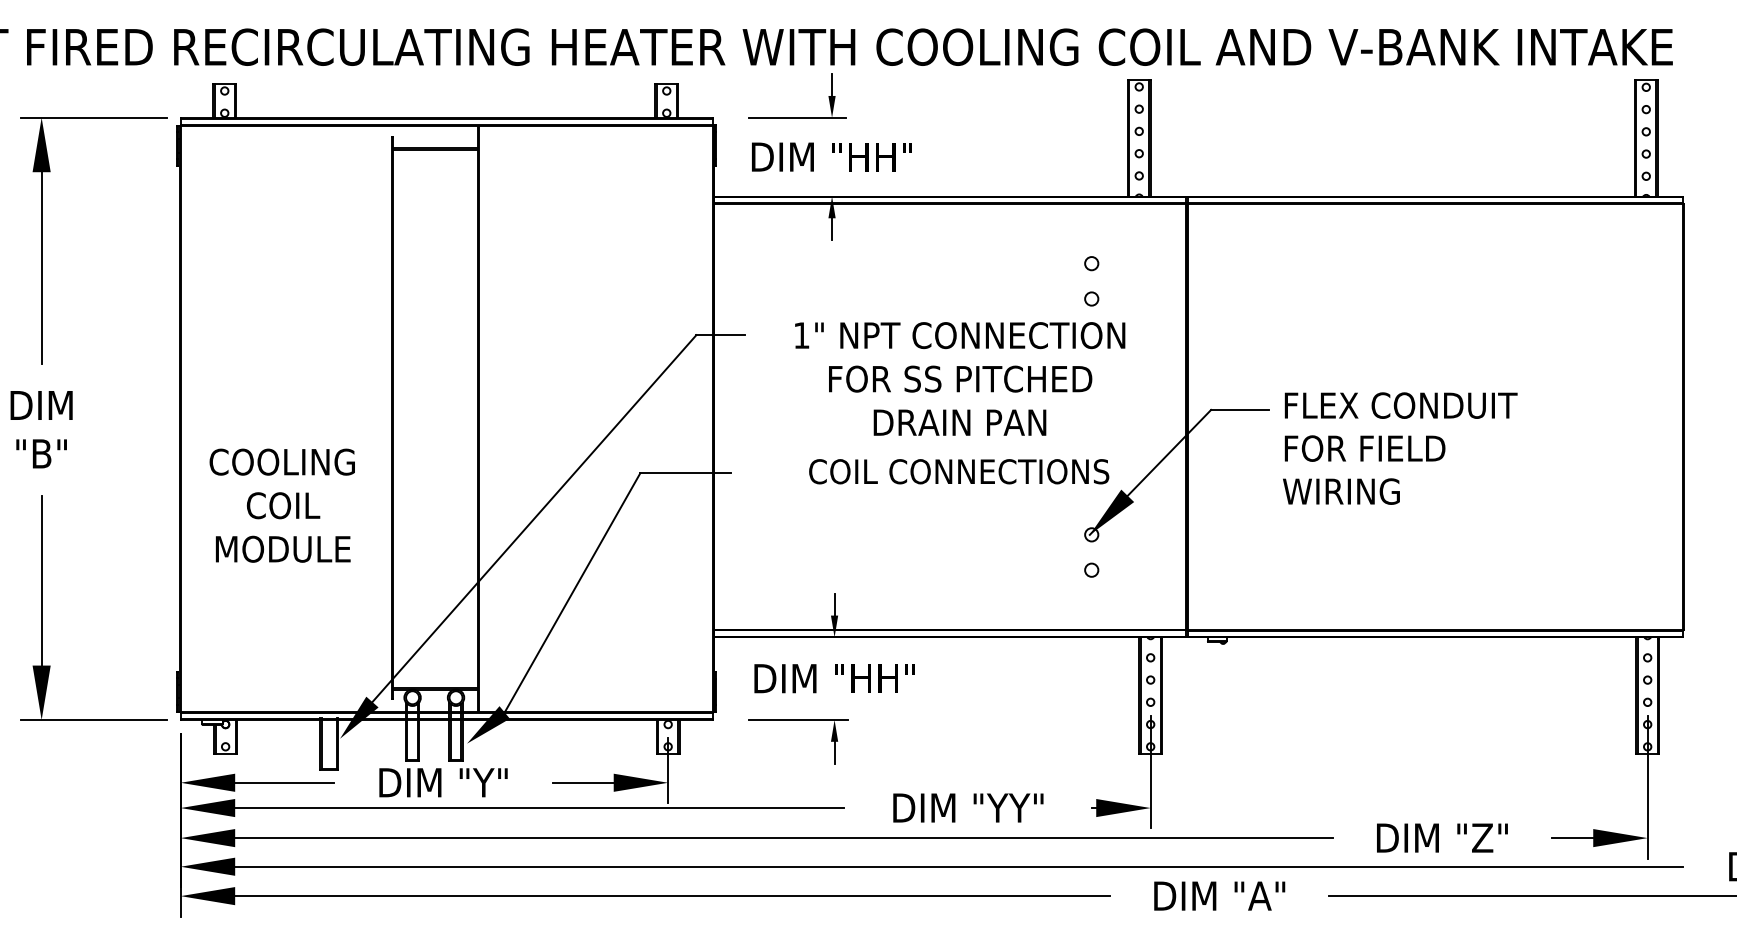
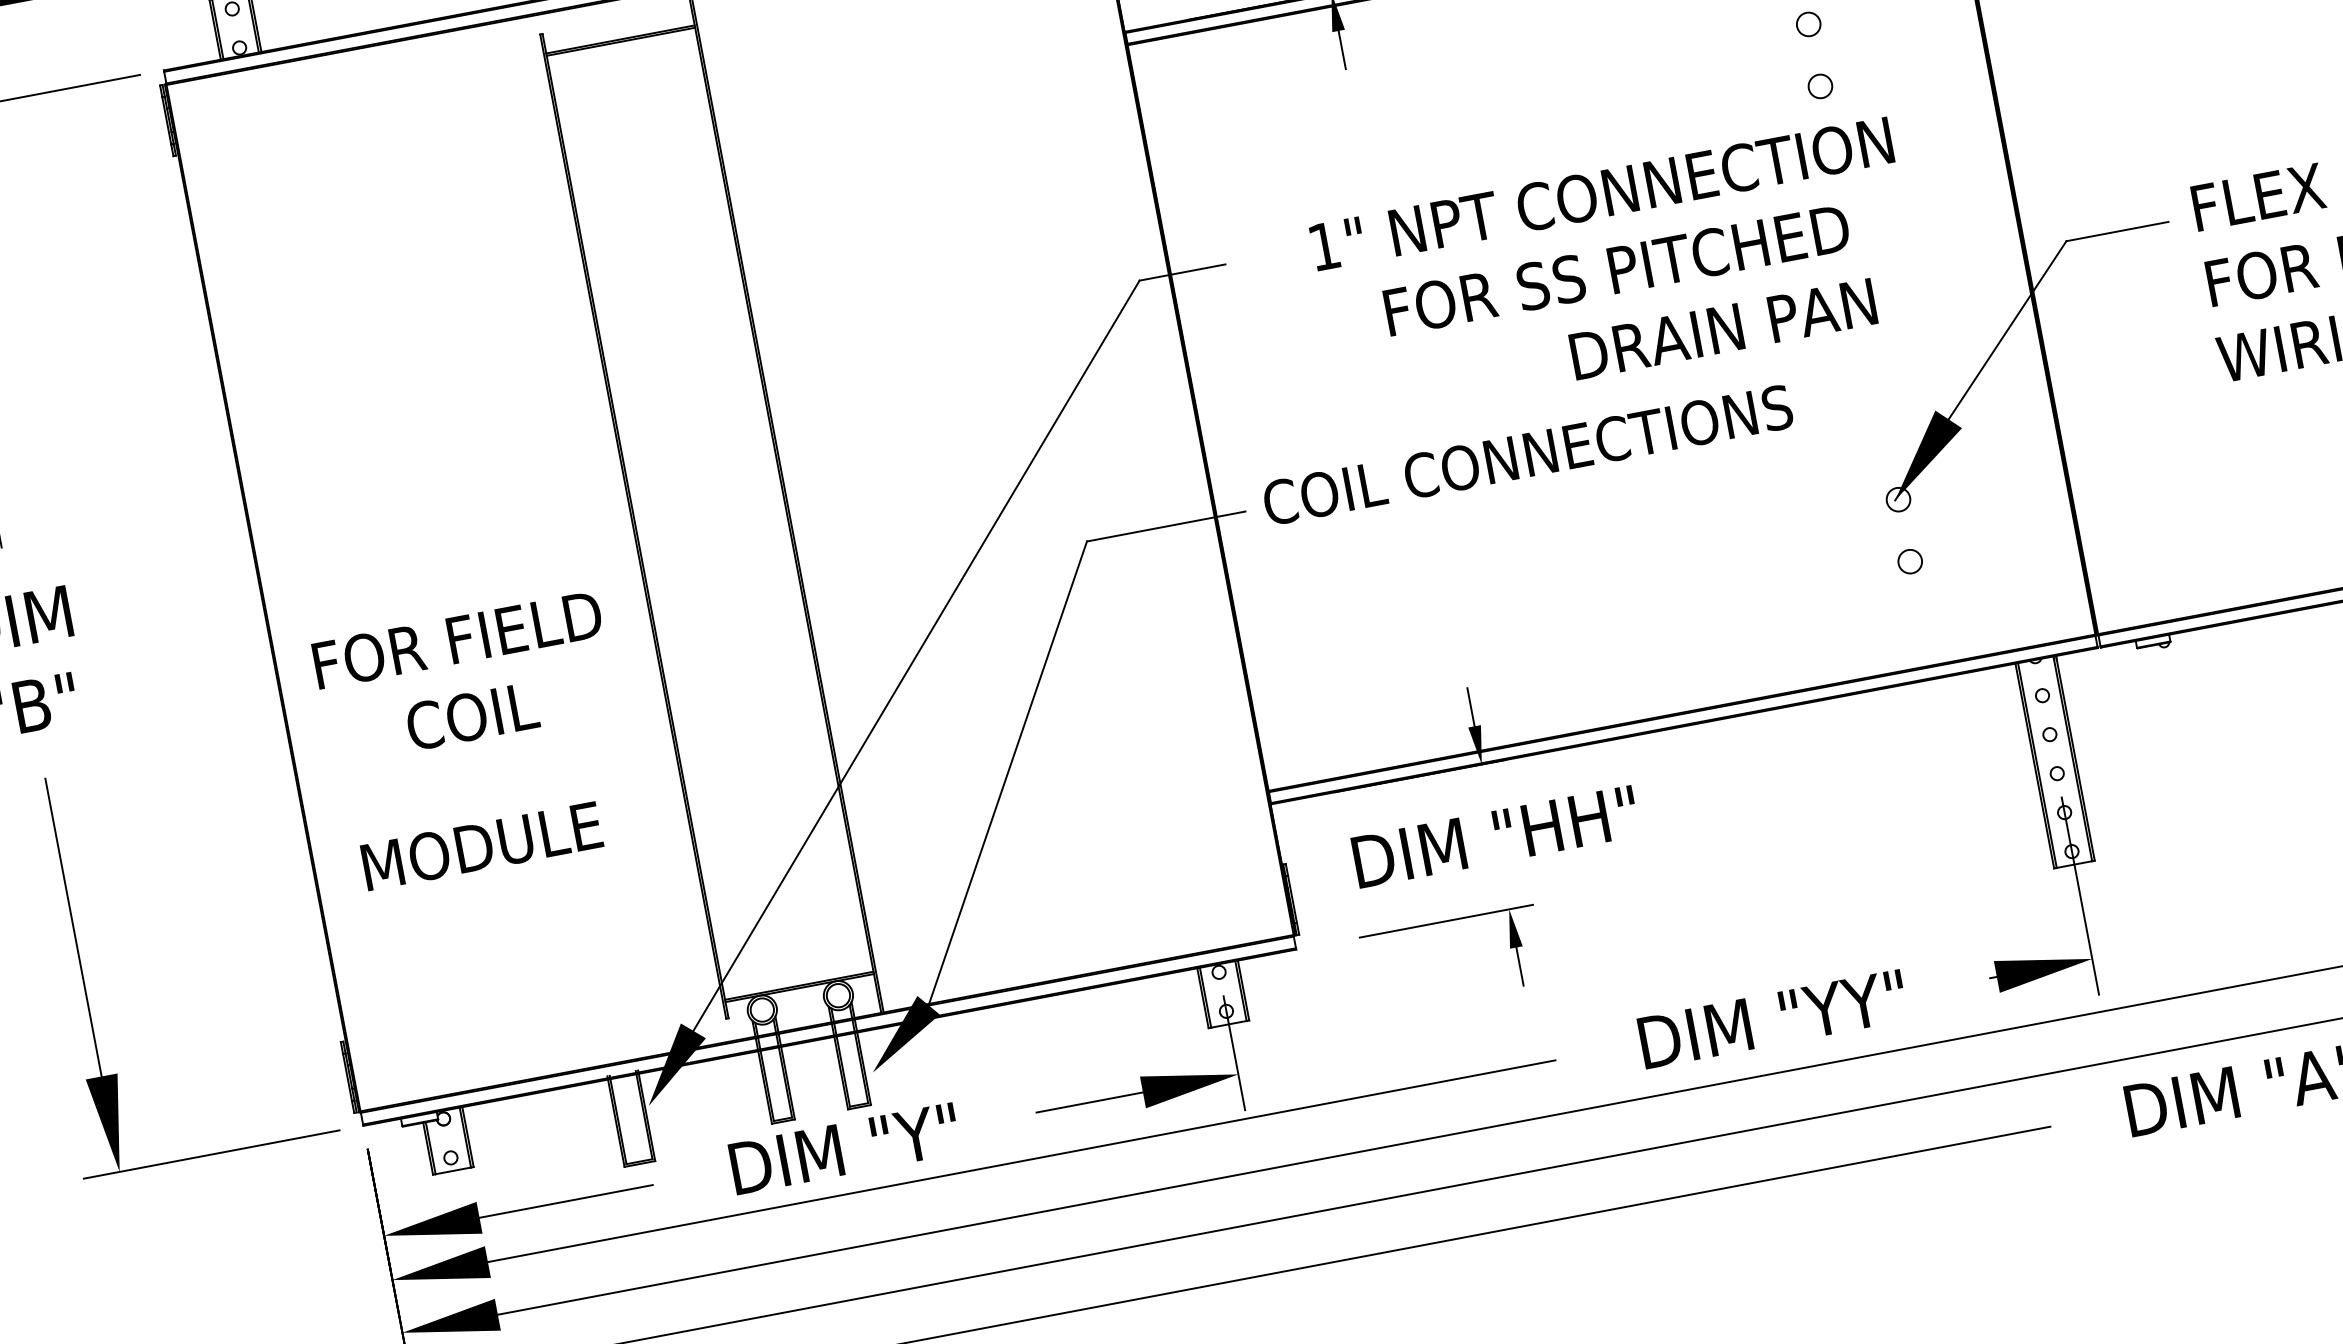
text: (959, 422) -> (1722, 329), moved
text: (283, 461) -> (457, 638), COOLING -> FOR FIELD
text: (959, 471) -> (1528, 454), moved
text: (283, 548) -> (482, 844), moved

